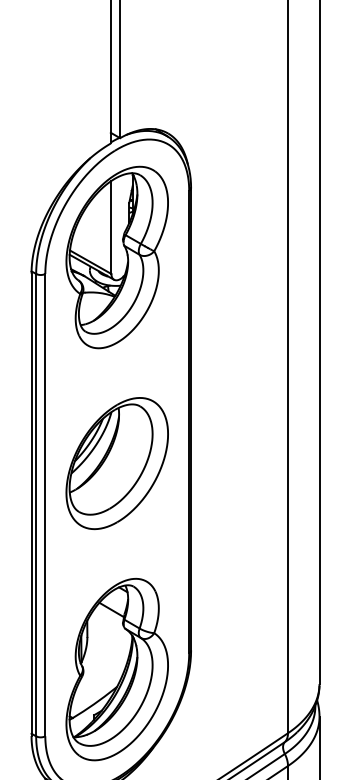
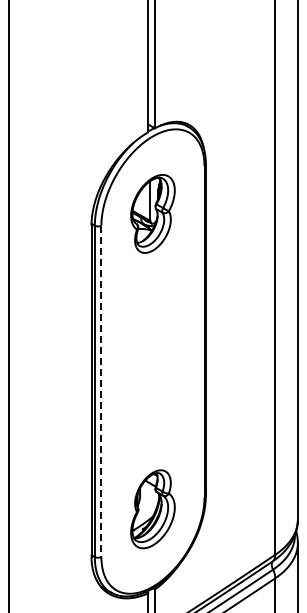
part: (116, 256) -> (152, 213), size x0.6
part: (116, 463) -> (152, 361), removed
line: (45, 505) -> (101, 391), solid -> dashed
part: (116, 670) -> (152, 509), size x0.6

